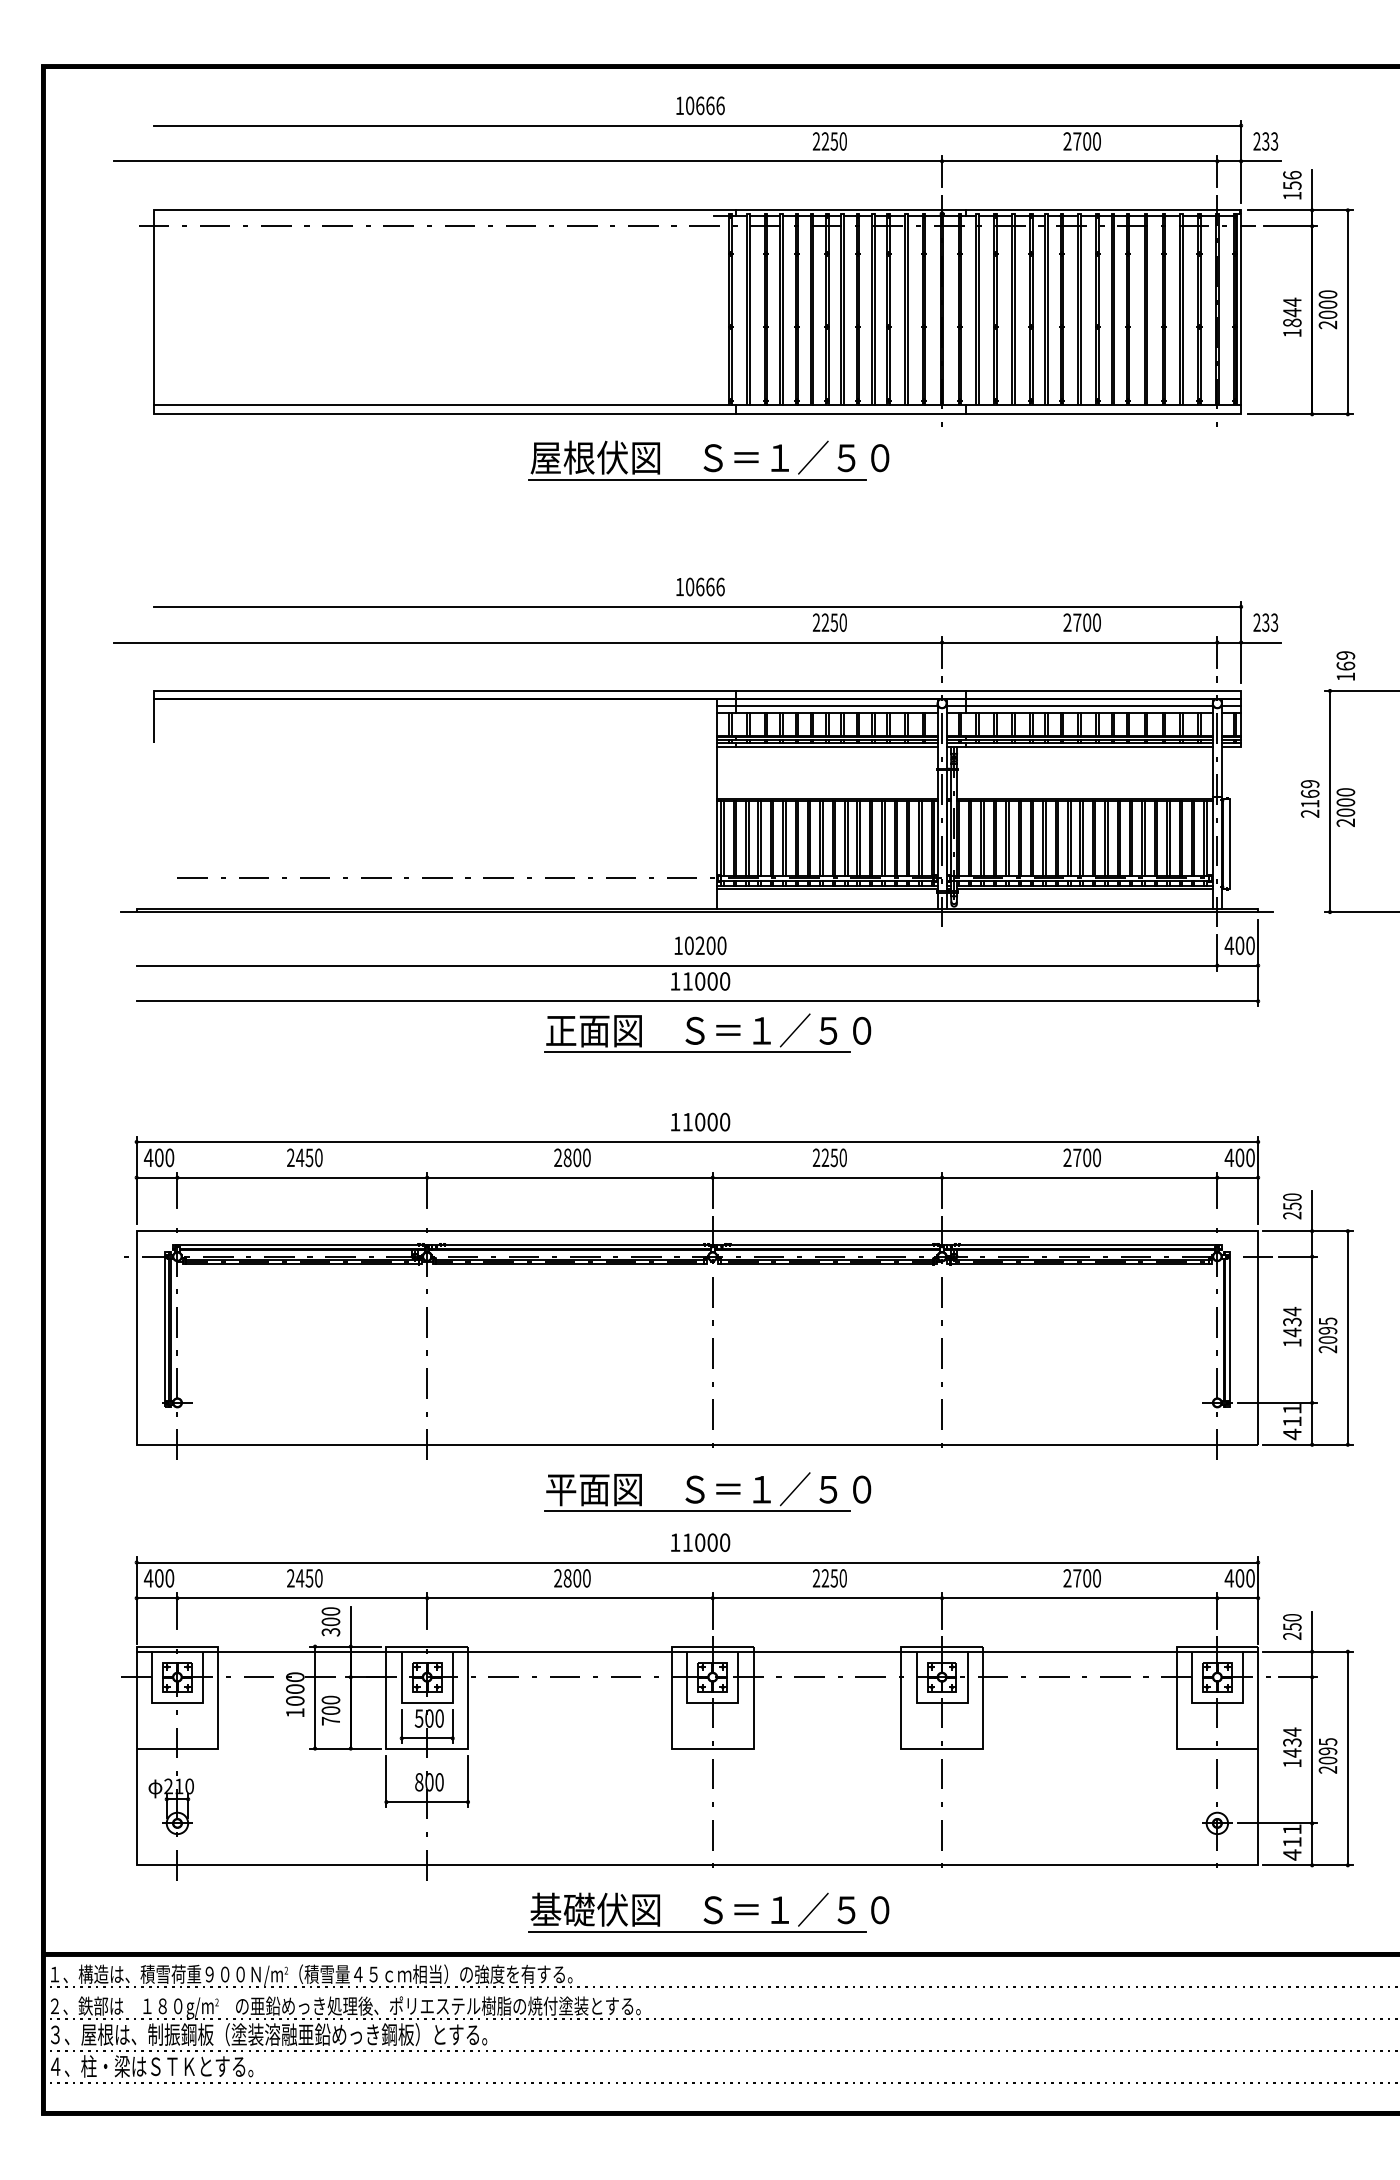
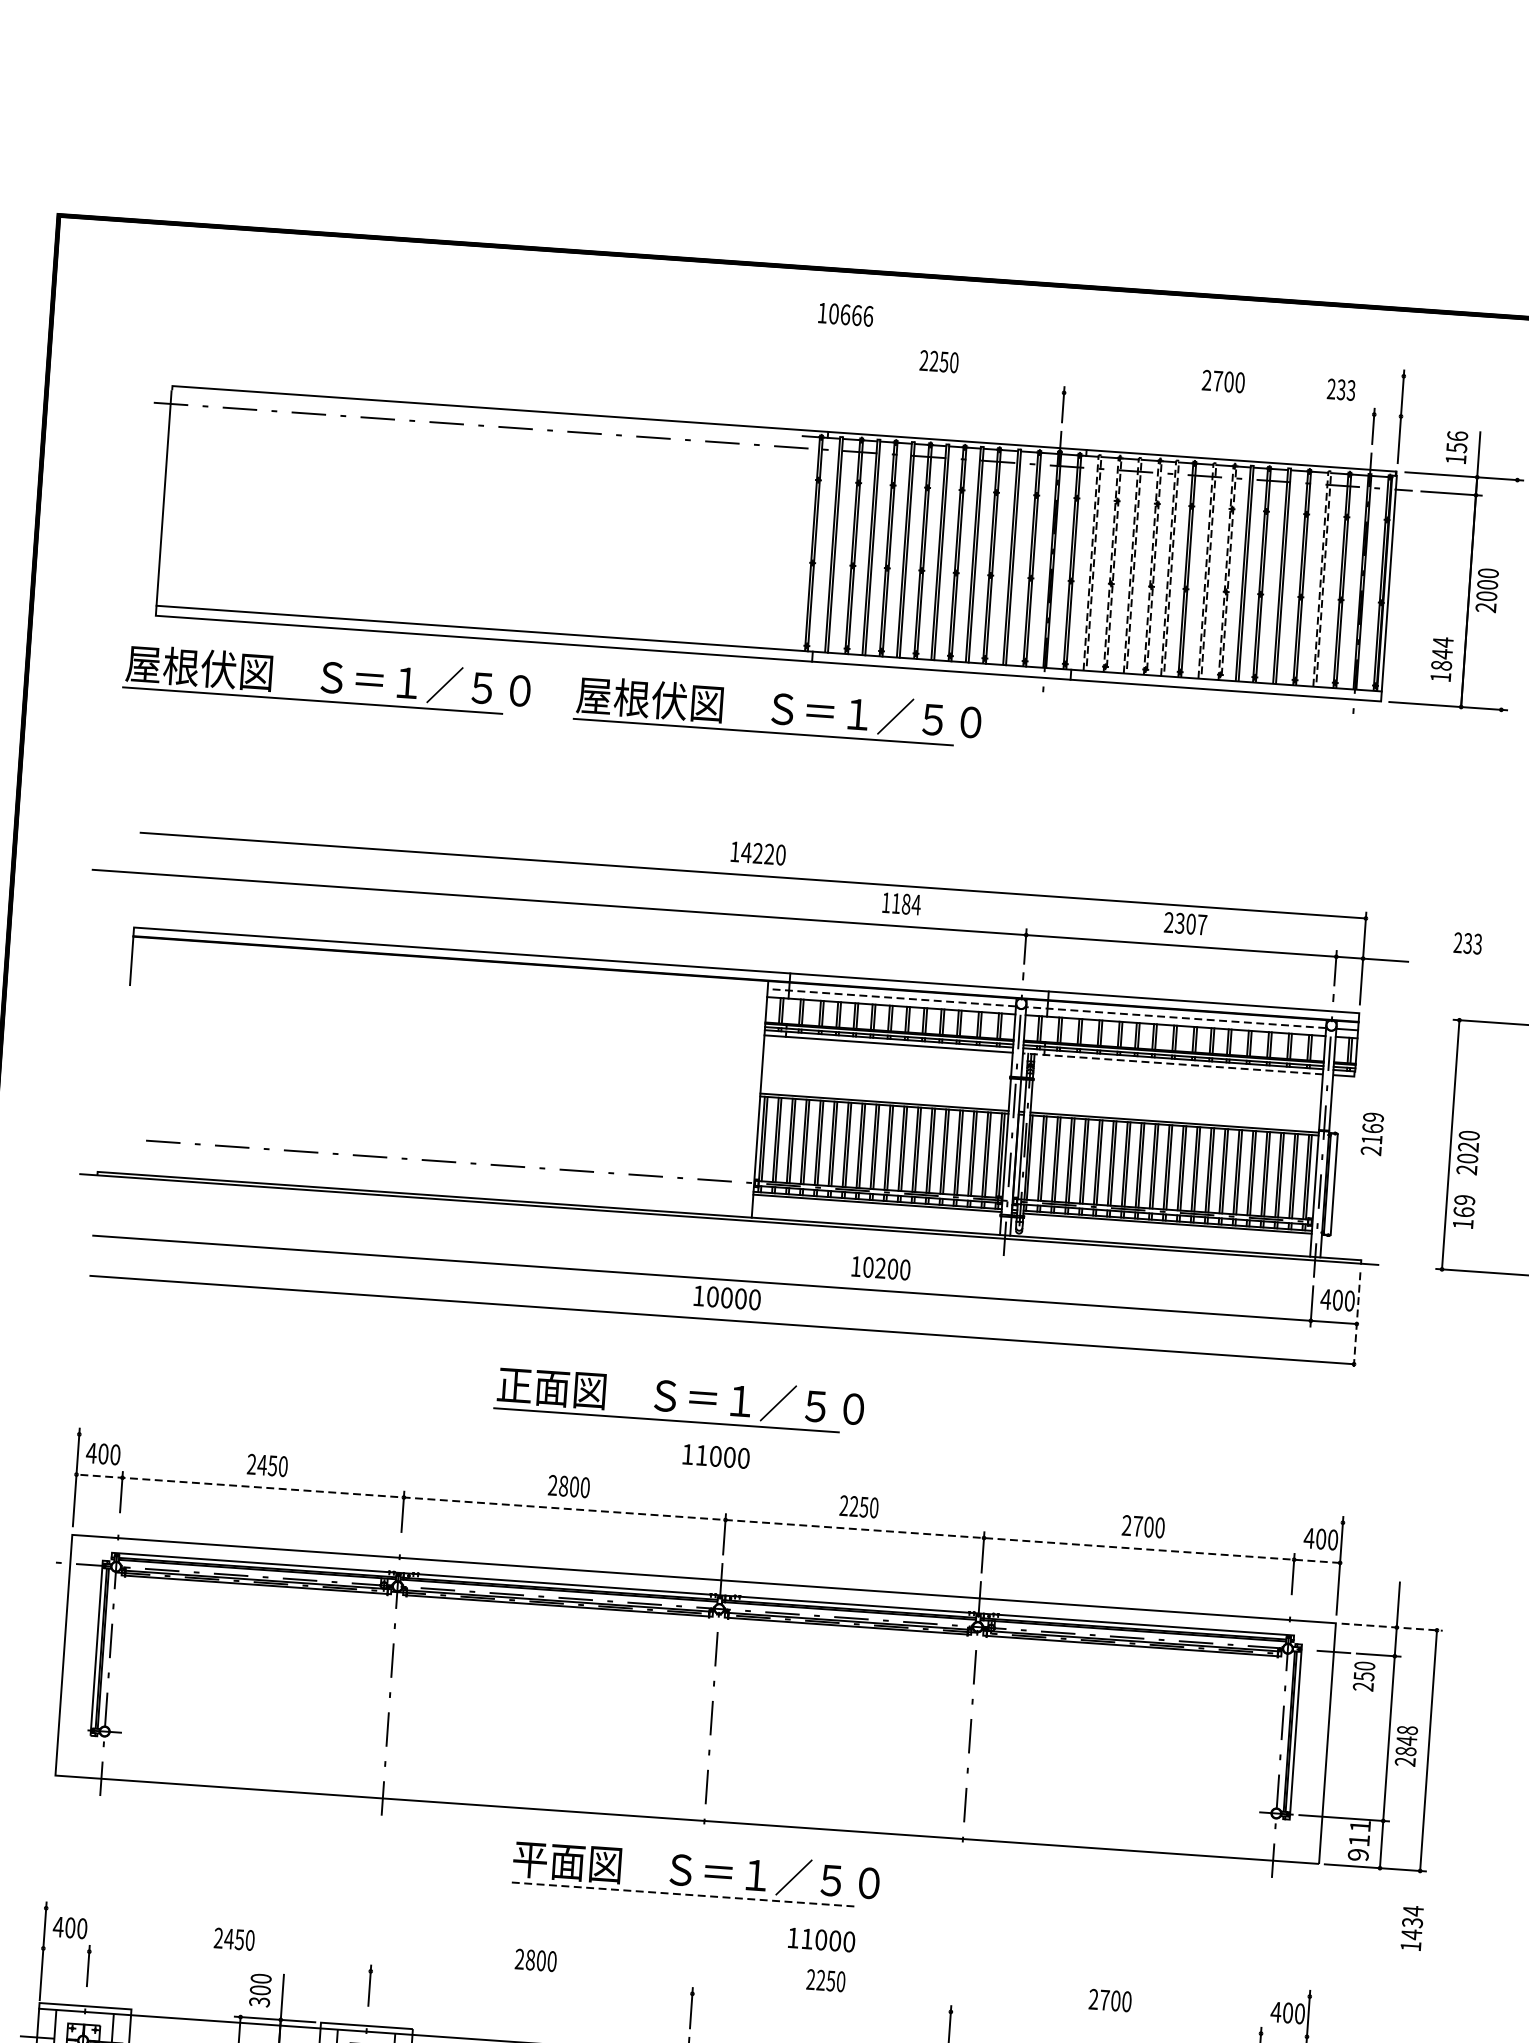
text: (700, 105) -> (845, 314), moved
line: (697, 125) -> (791, 333), removed
text: (1265, 141) -> (1341, 389), moved
line: (697, 161) -> (788, 373), removed
line: (978, 214) -> (1100, 455), solid -> dashed
line: (996, 214) -> (1121, 457), solid -> dashed
line: (1013, 214) -> (1140, 458), solid -> dashed
line: (1031, 214) -> (1160, 459), solid -> dashed
line: (1046, 214) -> (1177, 461), solid -> dashed
line: (1080, 214) -> (1215, 463), solid -> dashed
line: (1097, 214) -> (1234, 465), solid -> dashed
line: (1182, 214) -> (1330, 471), solid -> dashed
line: (1347, 312) -> (1508, 595), removed
text: (1292, 316) -> (1442, 658), moved
part: (308, 460) -> (326, 680), added
text: (704, 586) -> (762, 853), 10666 -> 14220
text: (829, 622) -> (900, 903), 2250 -> 1184
text: (1087, 622) -> (1191, 923), 2700 -> 2307
text: (1265, 622) -> (1467, 943), moved
text: (1345, 665) -> (1463, 1211), moved
line: (826, 706) -> (890, 998), solid -> dashed
line: (1079, 706) -> (1175, 1017), solid -> dashed
line: (1079, 747) -> (1172, 1064), solid -> dashed
text: (1309, 798) -> (1371, 1133), moved
text: (1345, 802) -> (1468, 1147), 2000 -> 2020
text: (700, 945) -> (881, 1267), moved
line: (1258, 963) -> (1357, 1321), solid -> dashed
text: (687, 981) -> (712, 1296), 11000 -> 10000
part: (707, 1032) -> (679, 1398), moved
line: (697, 1141) -> (711, 1478), removed
line: (697, 1177) -> (708, 1518), solid -> dashed
text: (1292, 1206) -> (1364, 1676), moved
line: (1308, 1231) -> (1392, 1627), solid -> dashed
text: (1292, 1326) -> (1412, 1927), moved
text: (1327, 1330) -> (1406, 1740), 2095 -> 2848
text: (1292, 1434) -> (1358, 1855), 411 -> 911
line: (697, 1511) -> (682, 1894), solid -> dashed
text: (700, 1542) -> (821, 1939), moved
line: (697, 1562) -> (678, 1952), removed
line: (697, 1598) -> (675, 1992), removed

